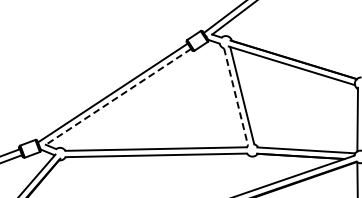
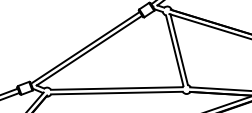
line: (118, 97) -> (89, 51), dashed -> solid
line: (236, 97) -> (175, 51), dashed -> solid

